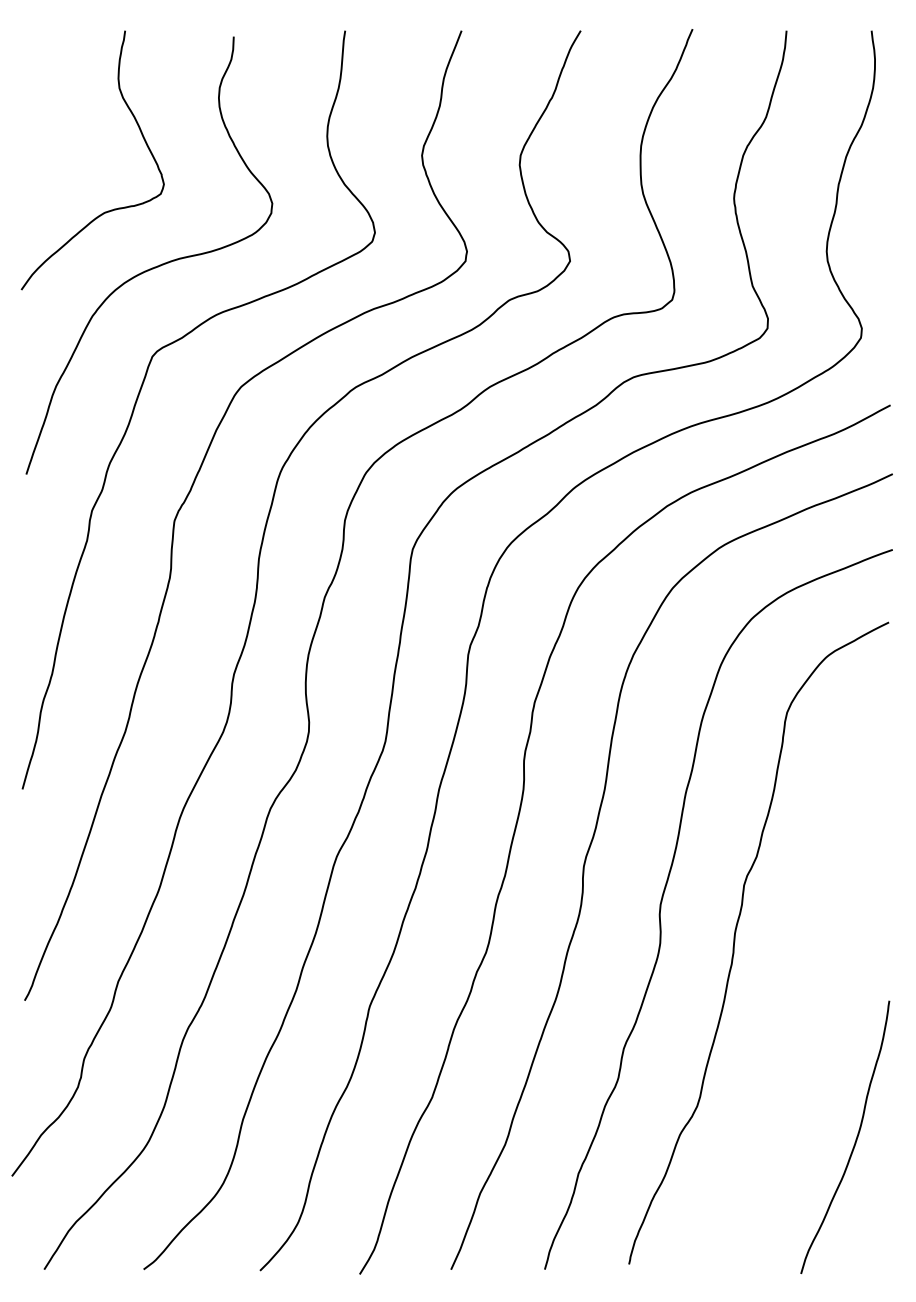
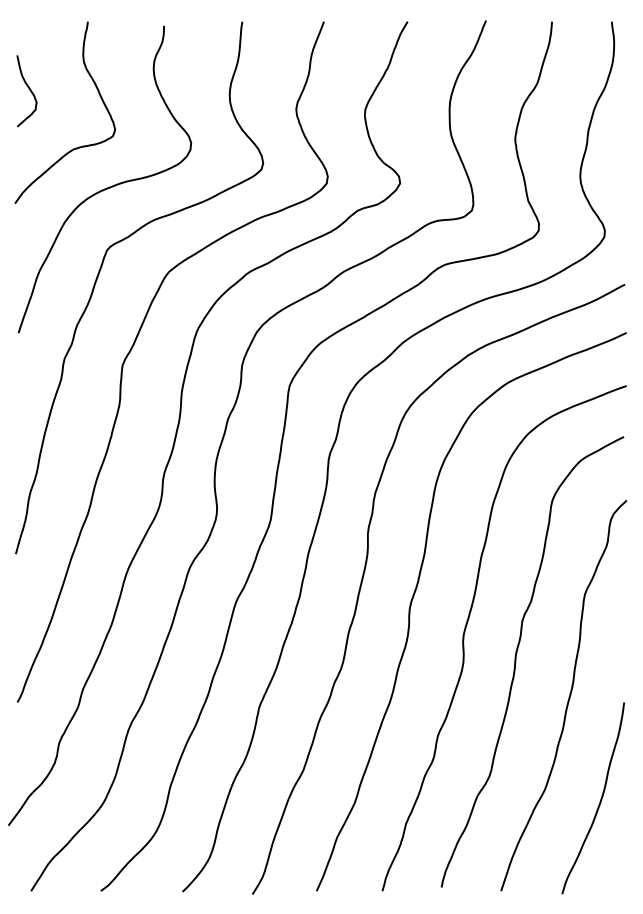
curve: (41, 127) -> (29, 89), added
curve: (810, 993) -> (568, 697), added

